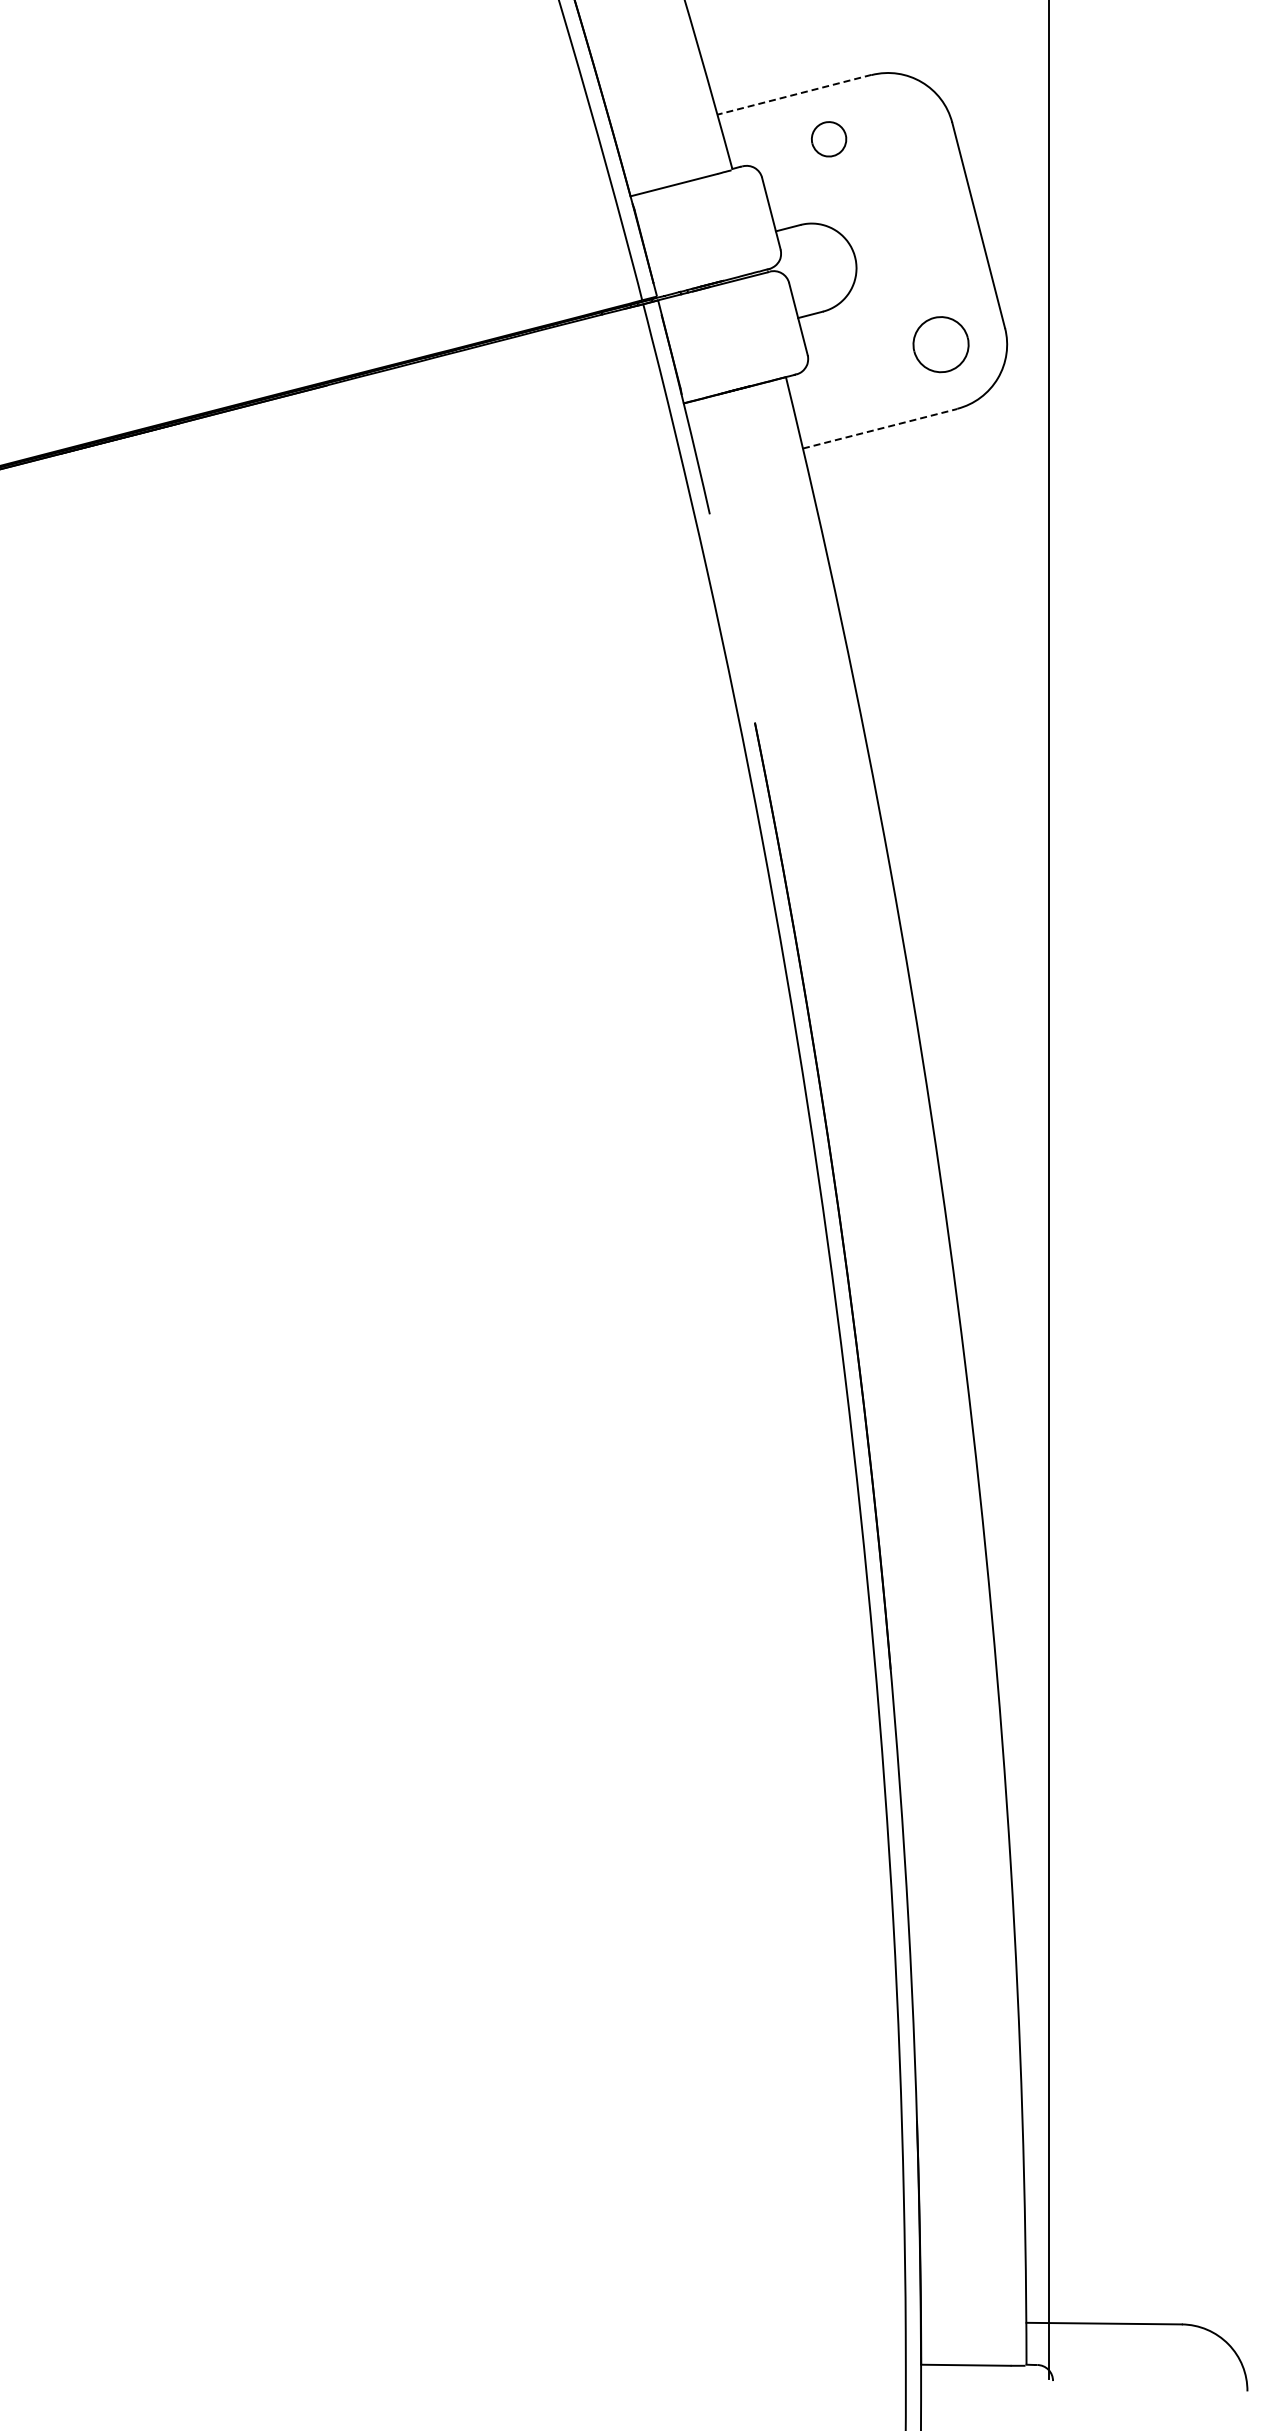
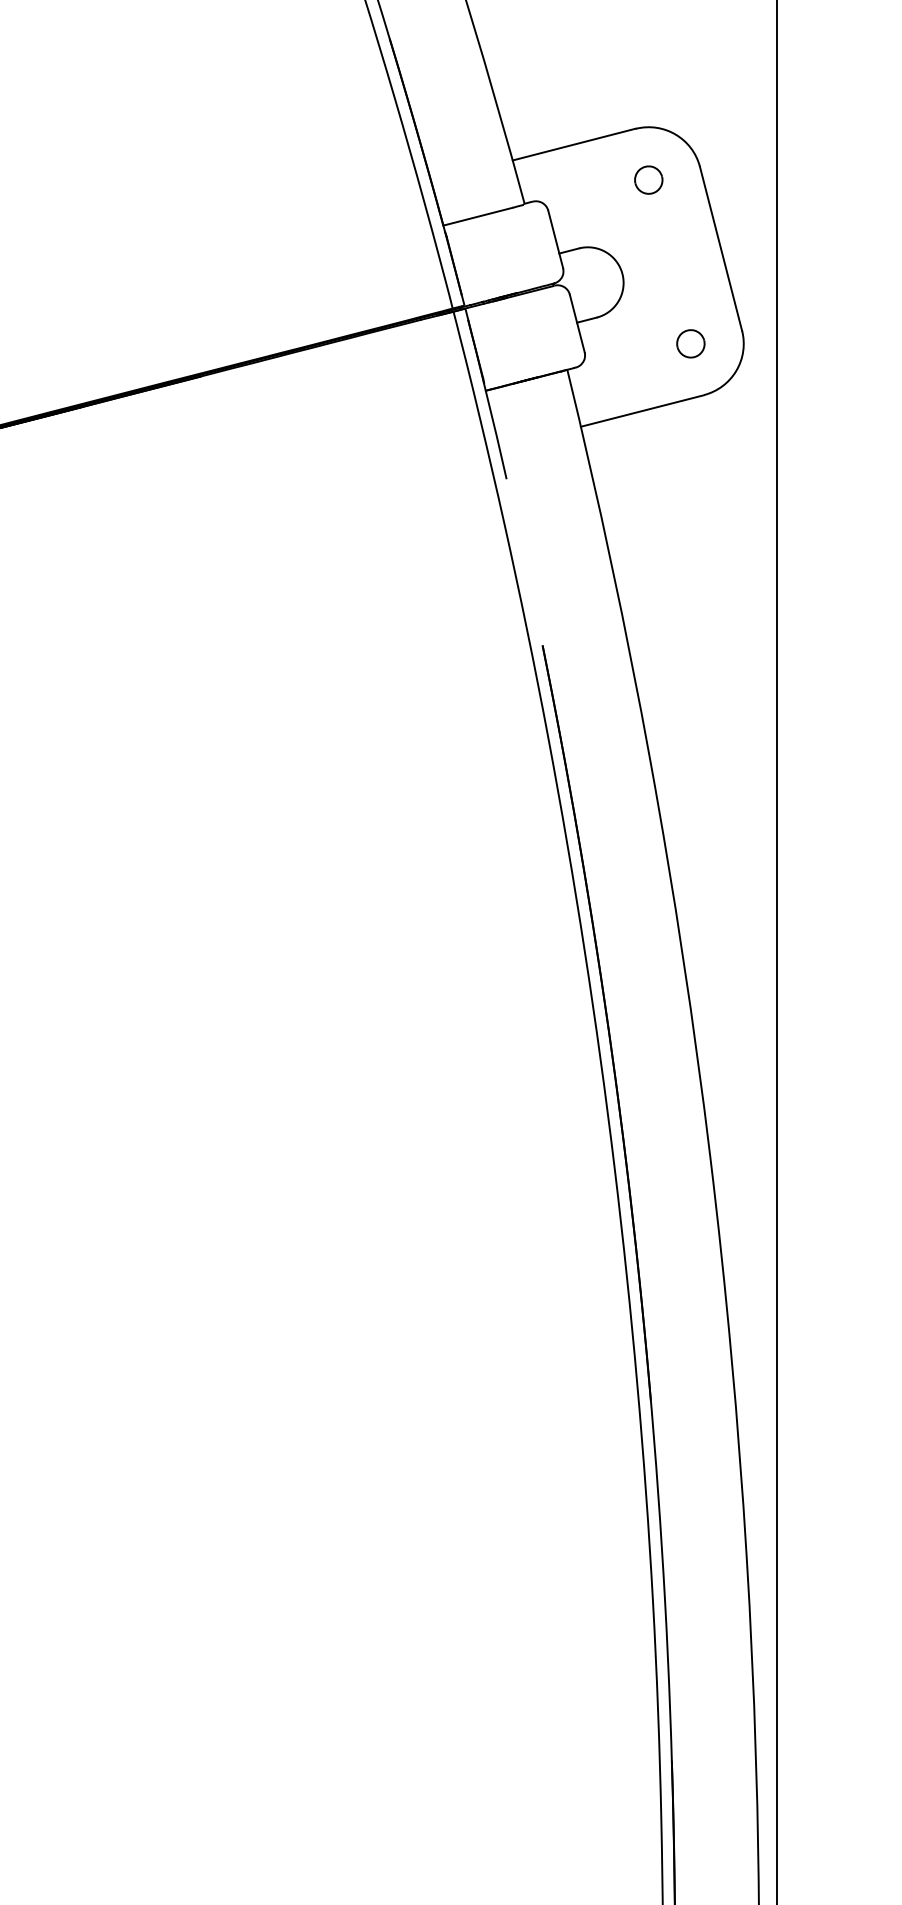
line: (794, 94) -> (574, 144), dashed -> solid
part: (829, 139) -> (649, 180), moved
part: (940, 344) -> (690, 343), size x0.62
line: (880, 428) -> (642, 410), dashed -> solid

